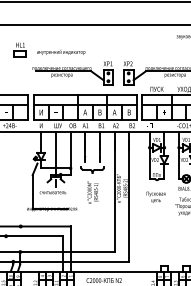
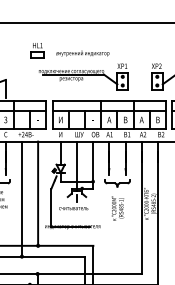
part: (72, 73) -> (83, 76), moved
line: (20, 179) -> (37, 193), added
line: (6, 184) -> (22, 199), added

